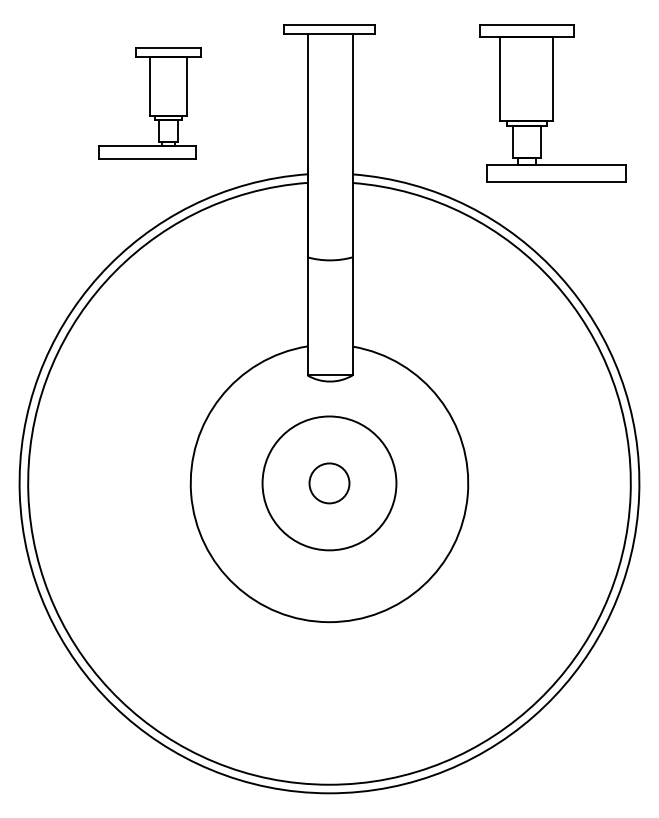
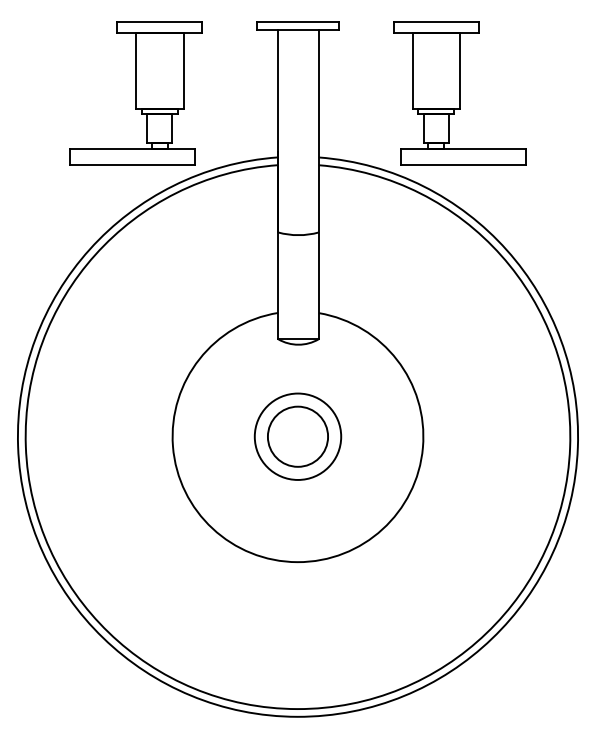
part: (149, 103) -> (135, 93), size x1.43
part: (552, 103) -> (459, 93), moved
circle: (328, 483) -> (297, 436), size x0.71
circle: (328, 483) -> (297, 436), size x1.67

